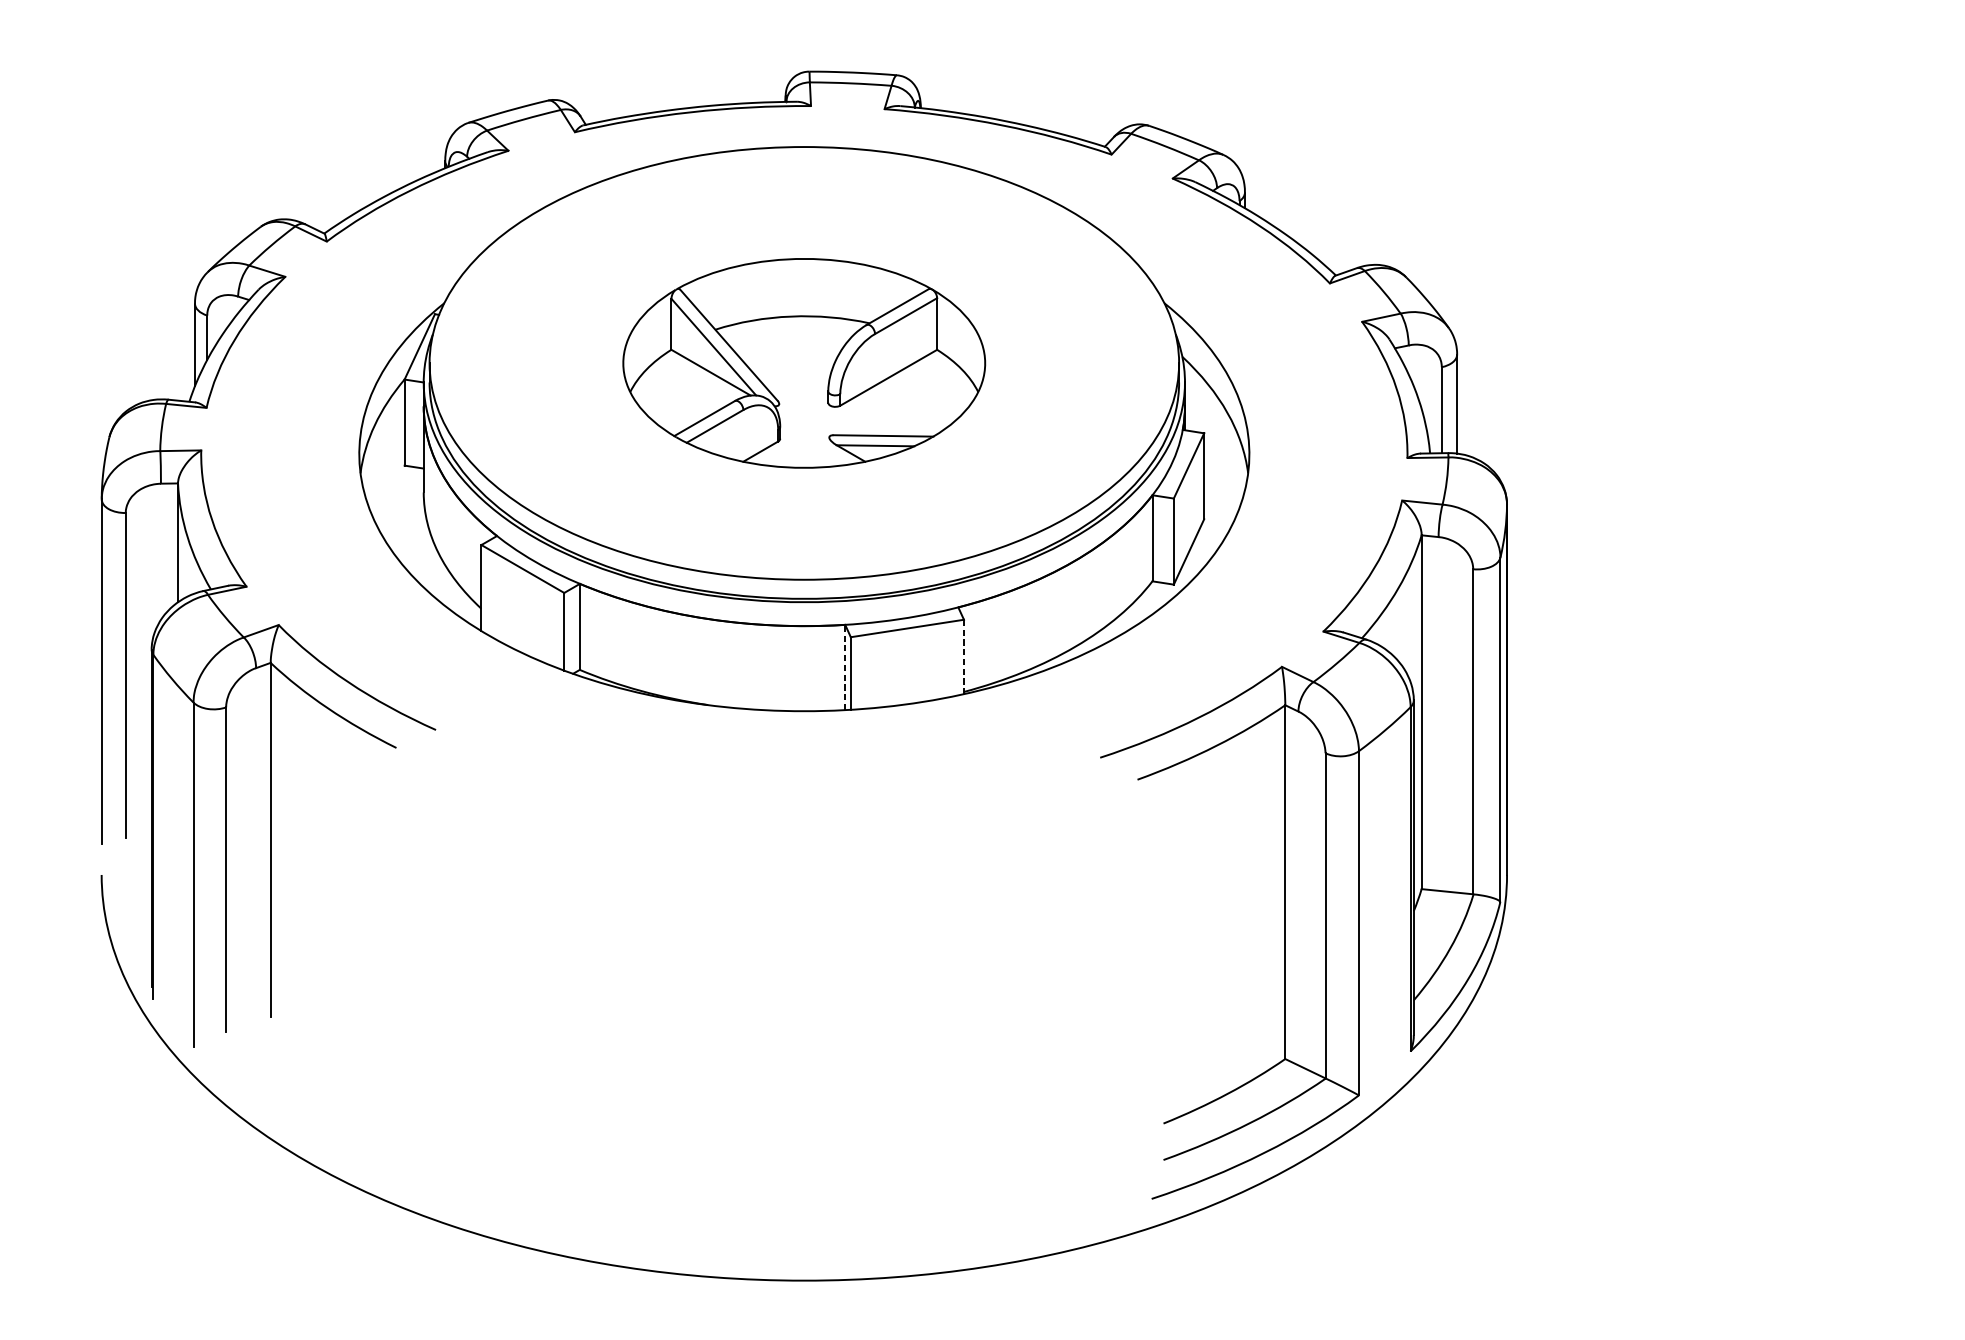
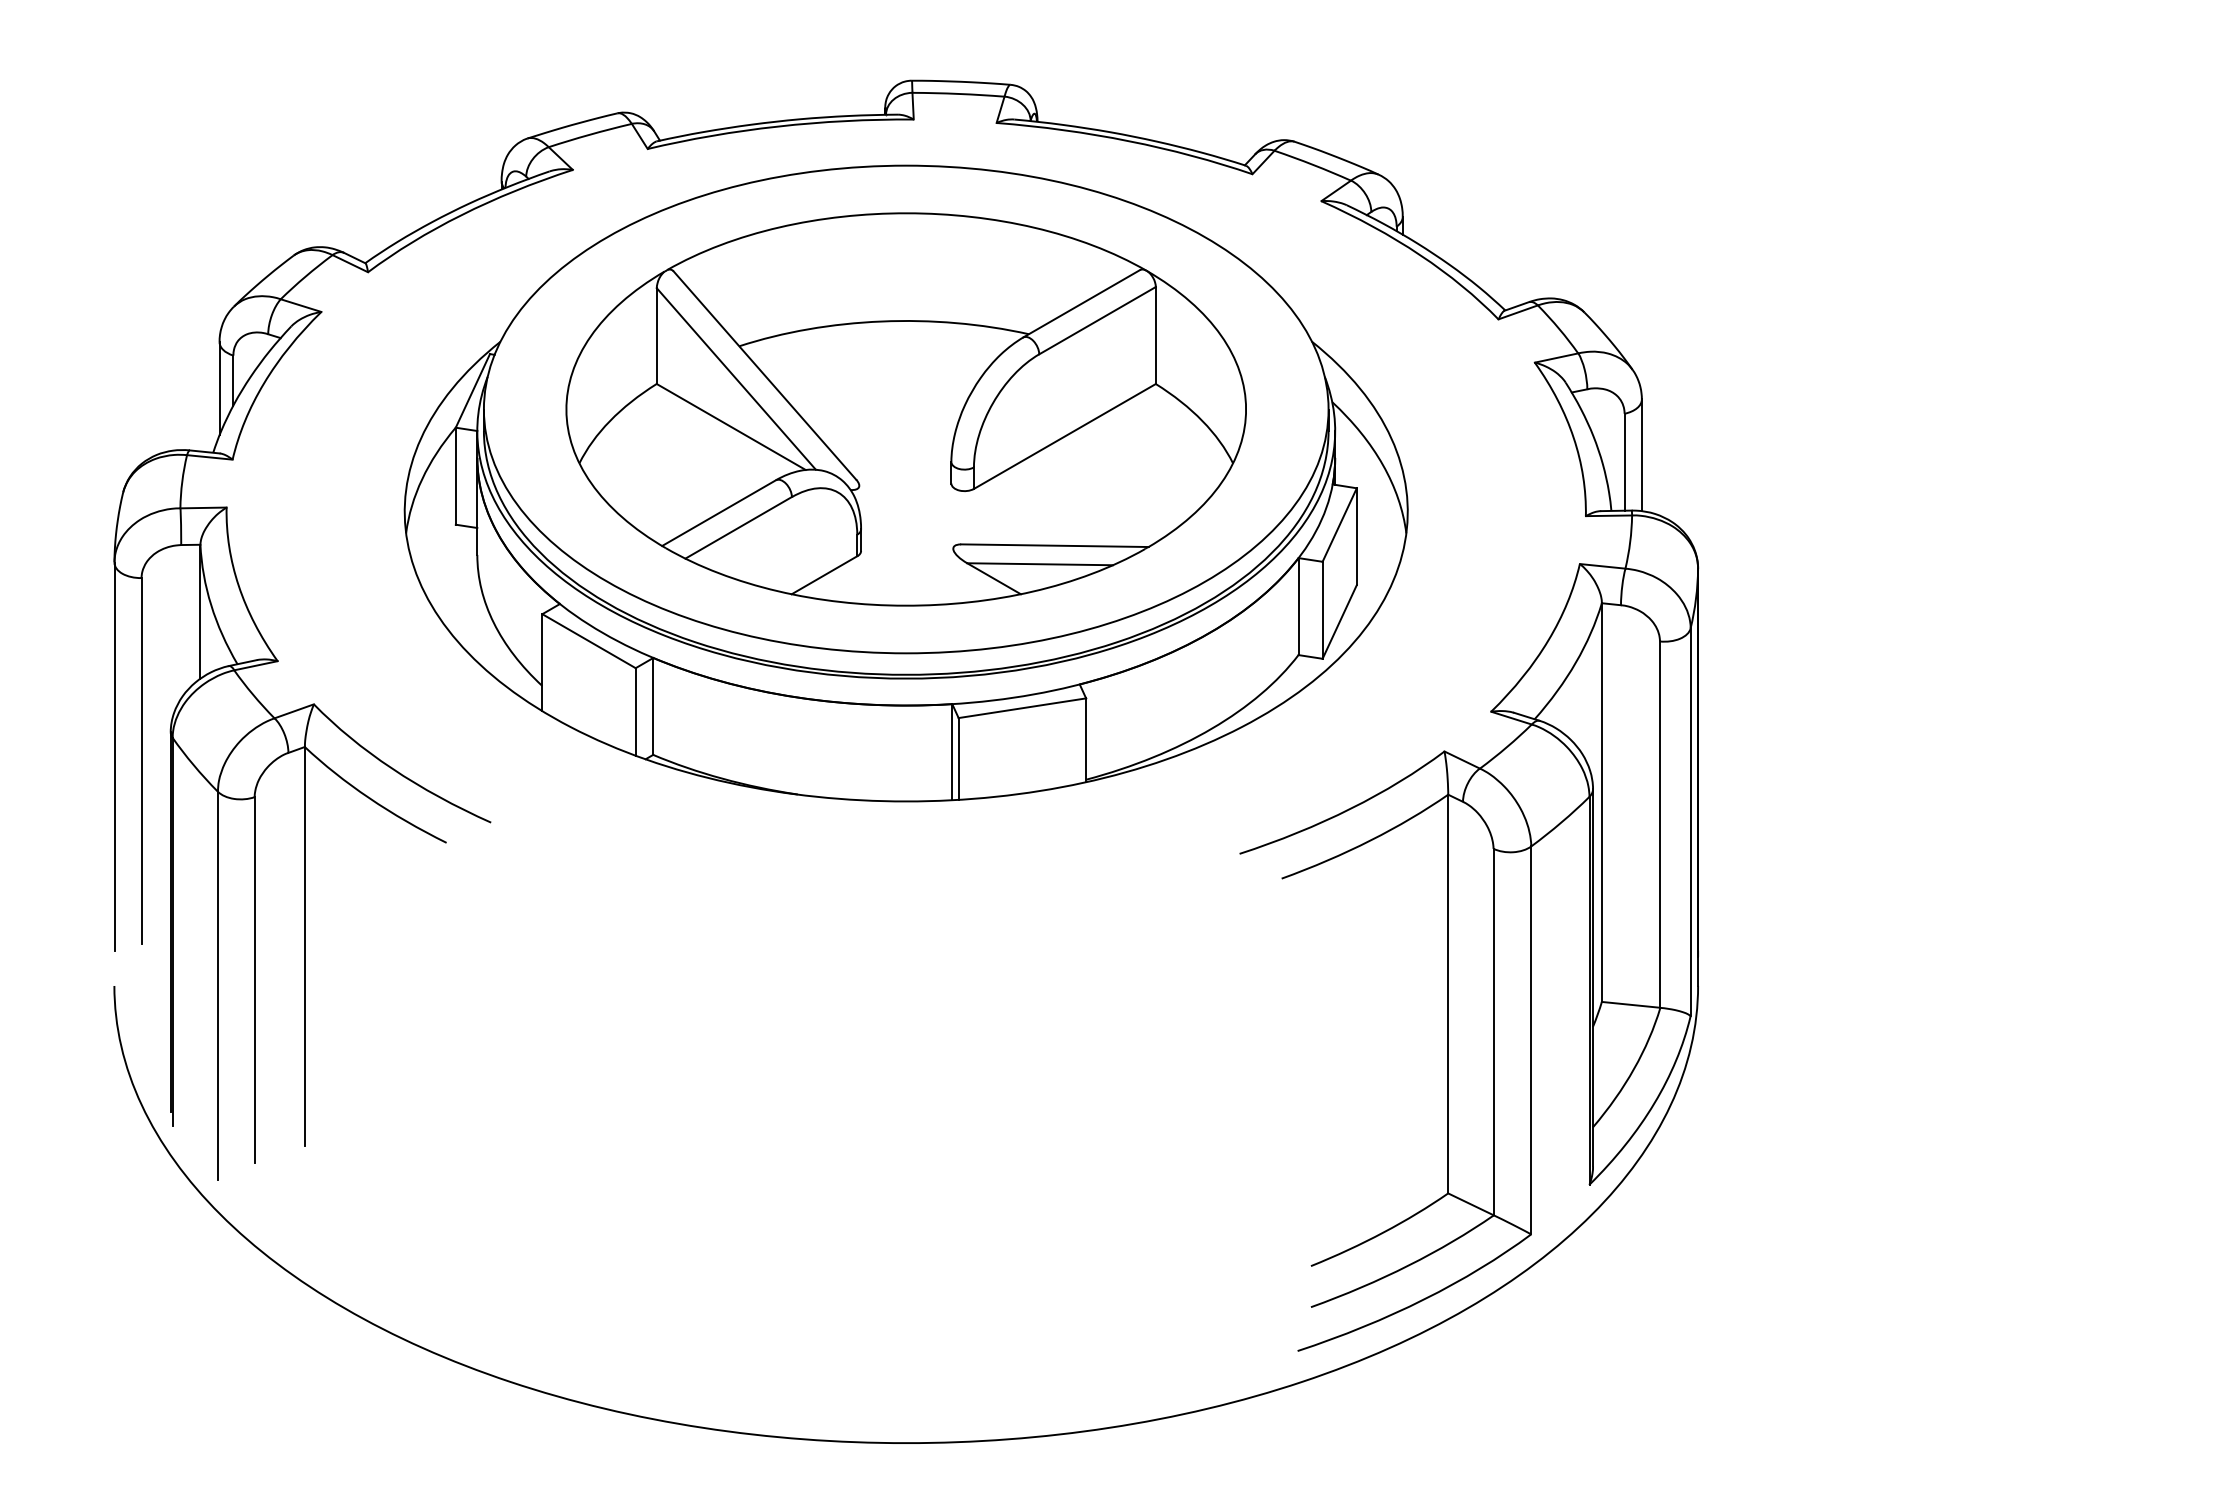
part: (803, 363) -> (905, 409), size x1.67
line: (964, 657) -> (1086, 740), dashed -> solid
line: (845, 667) -> (952, 752), dashed -> solid

